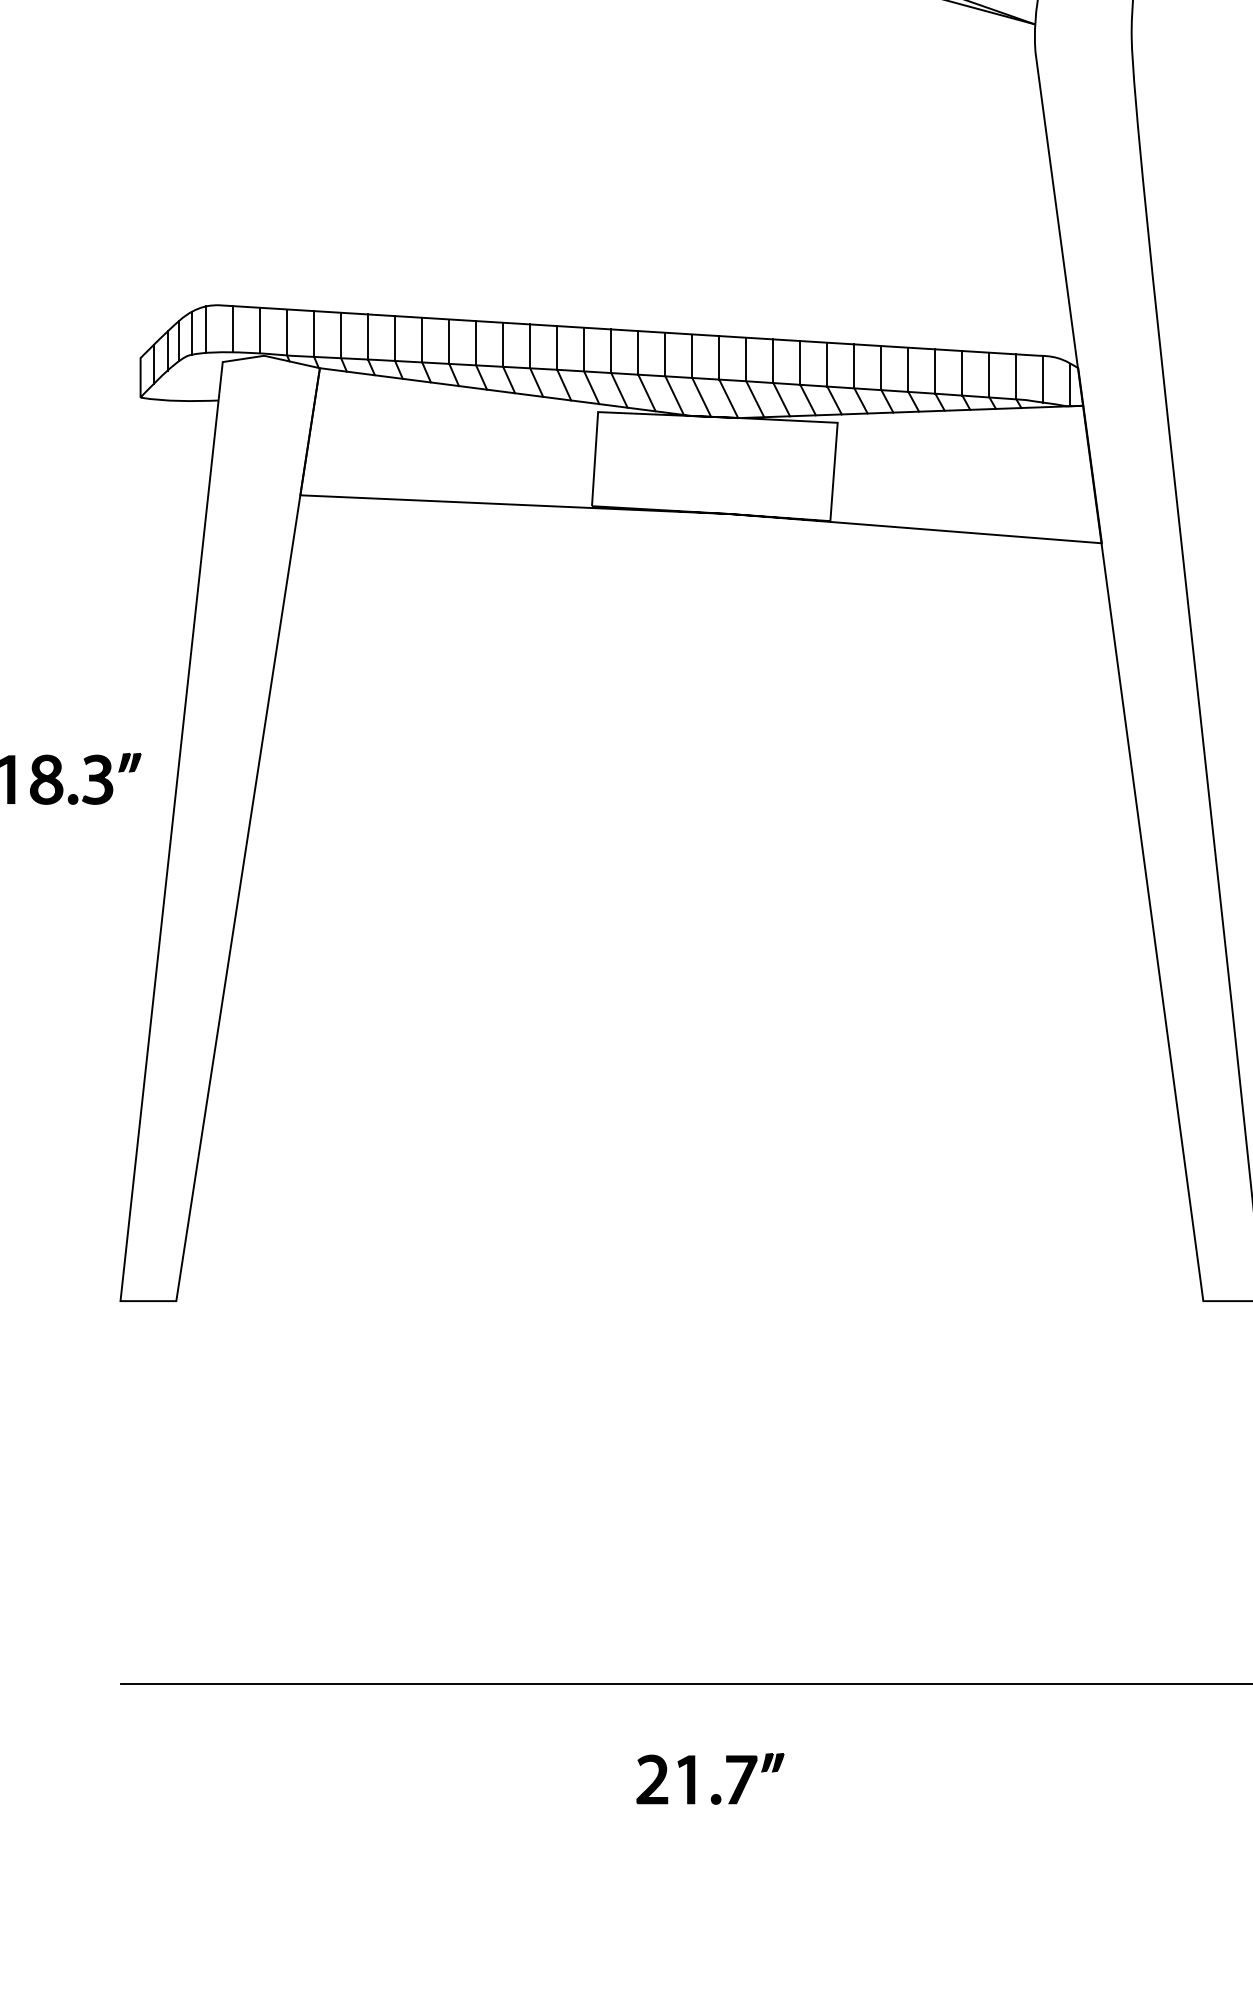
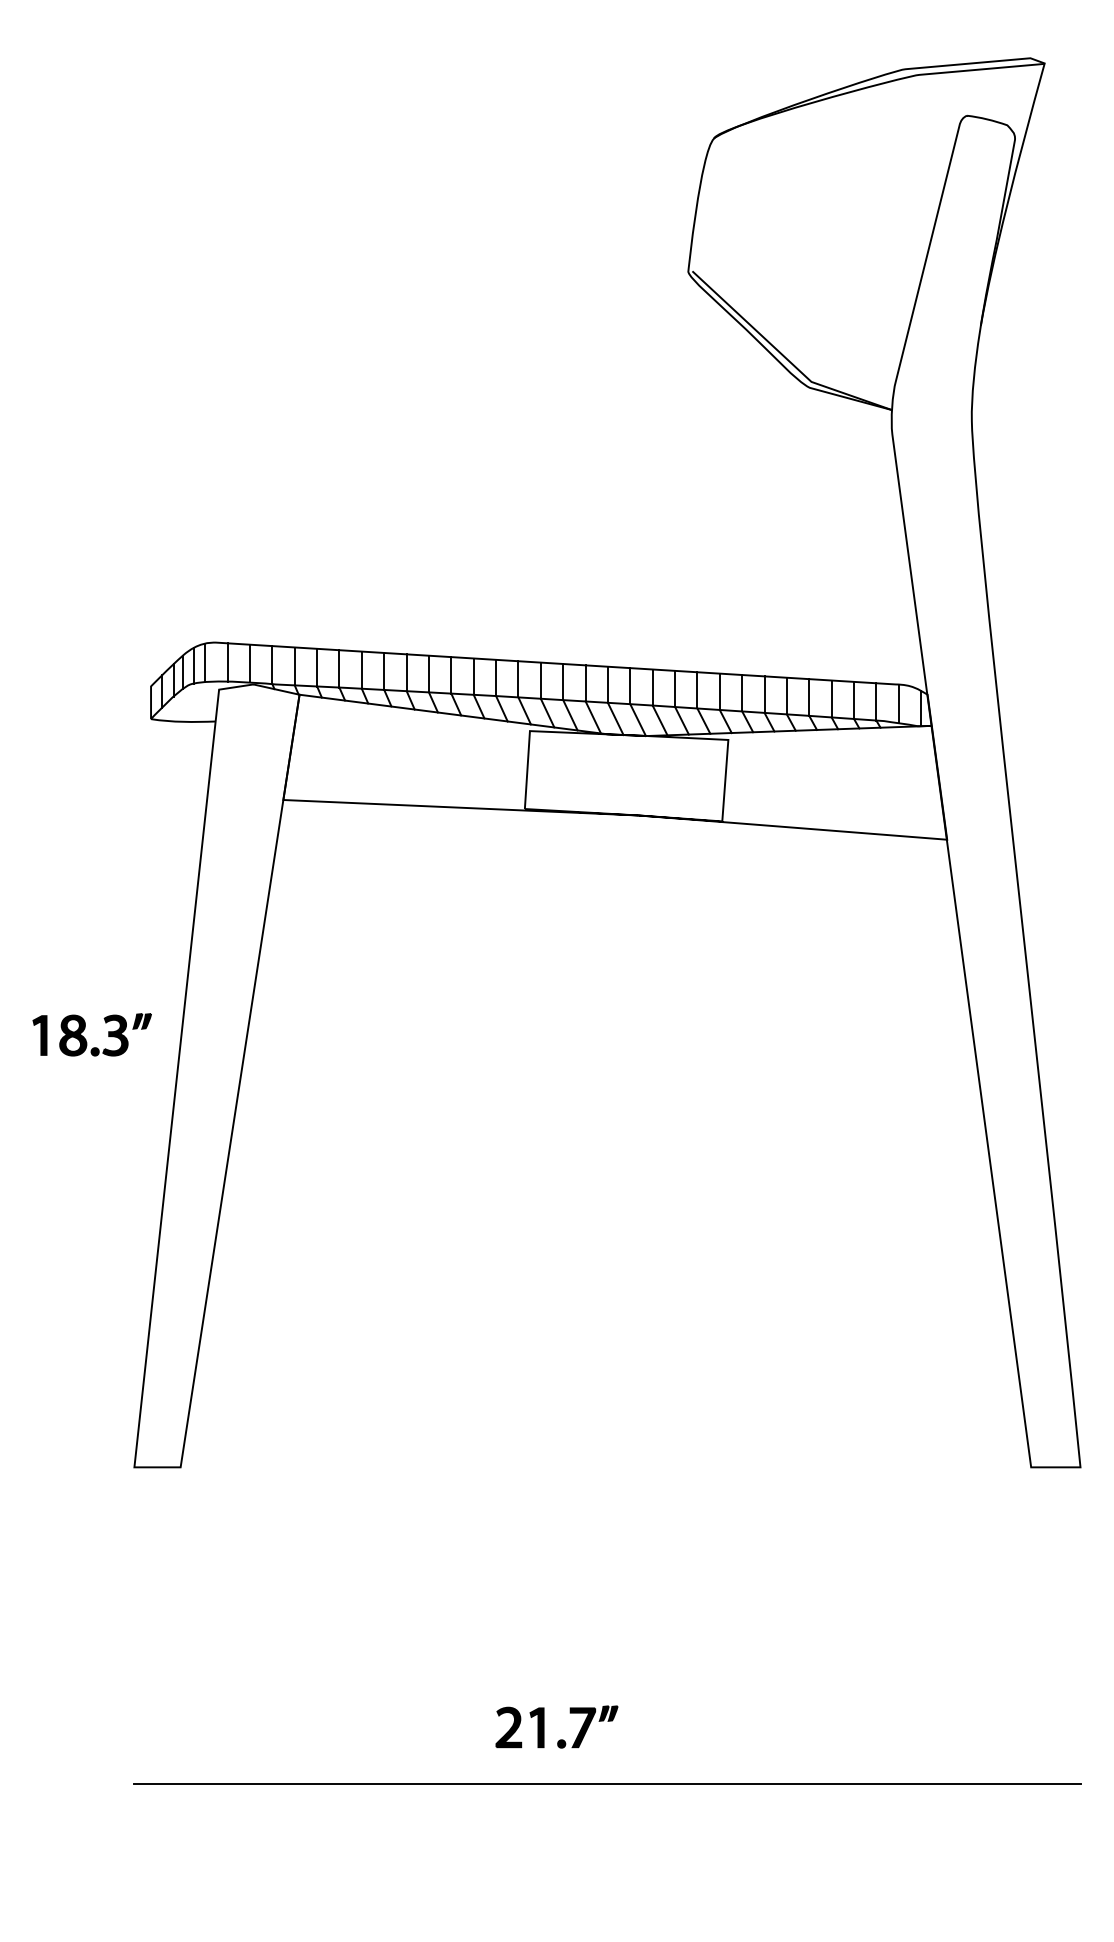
part: (695, 1778) -> (544, 1726), moved

